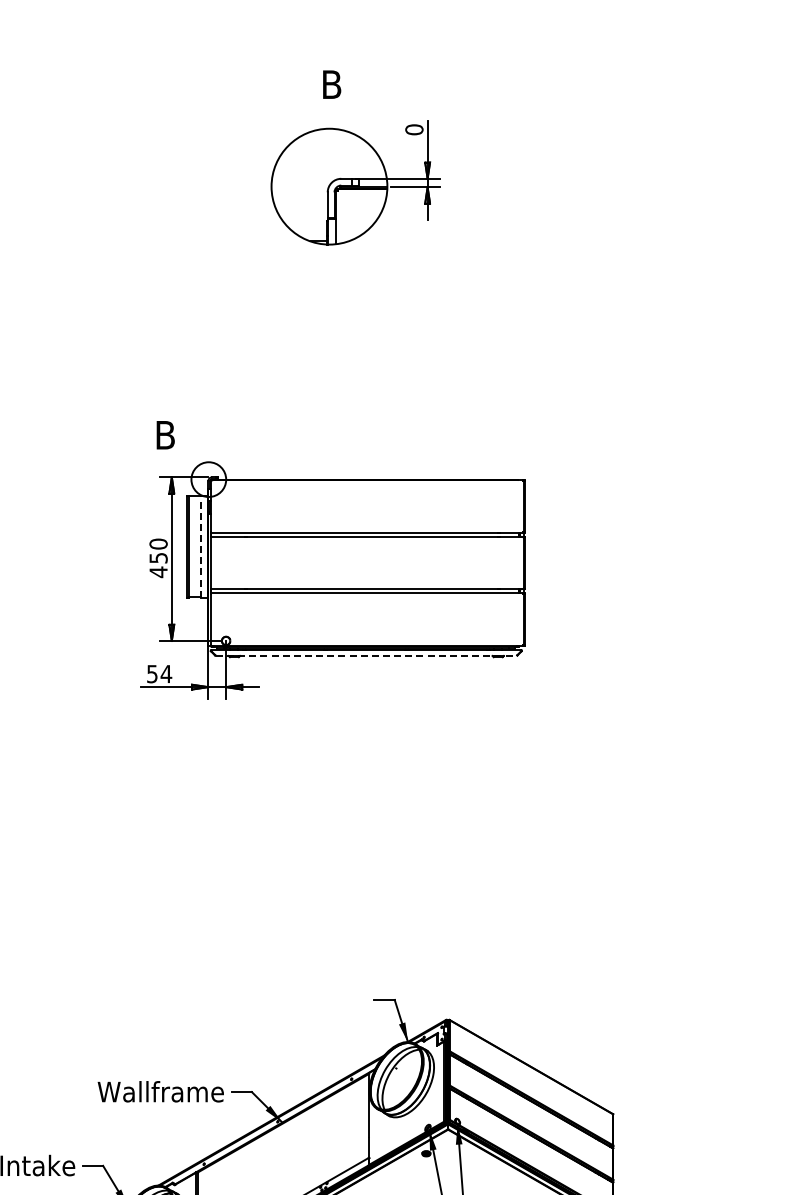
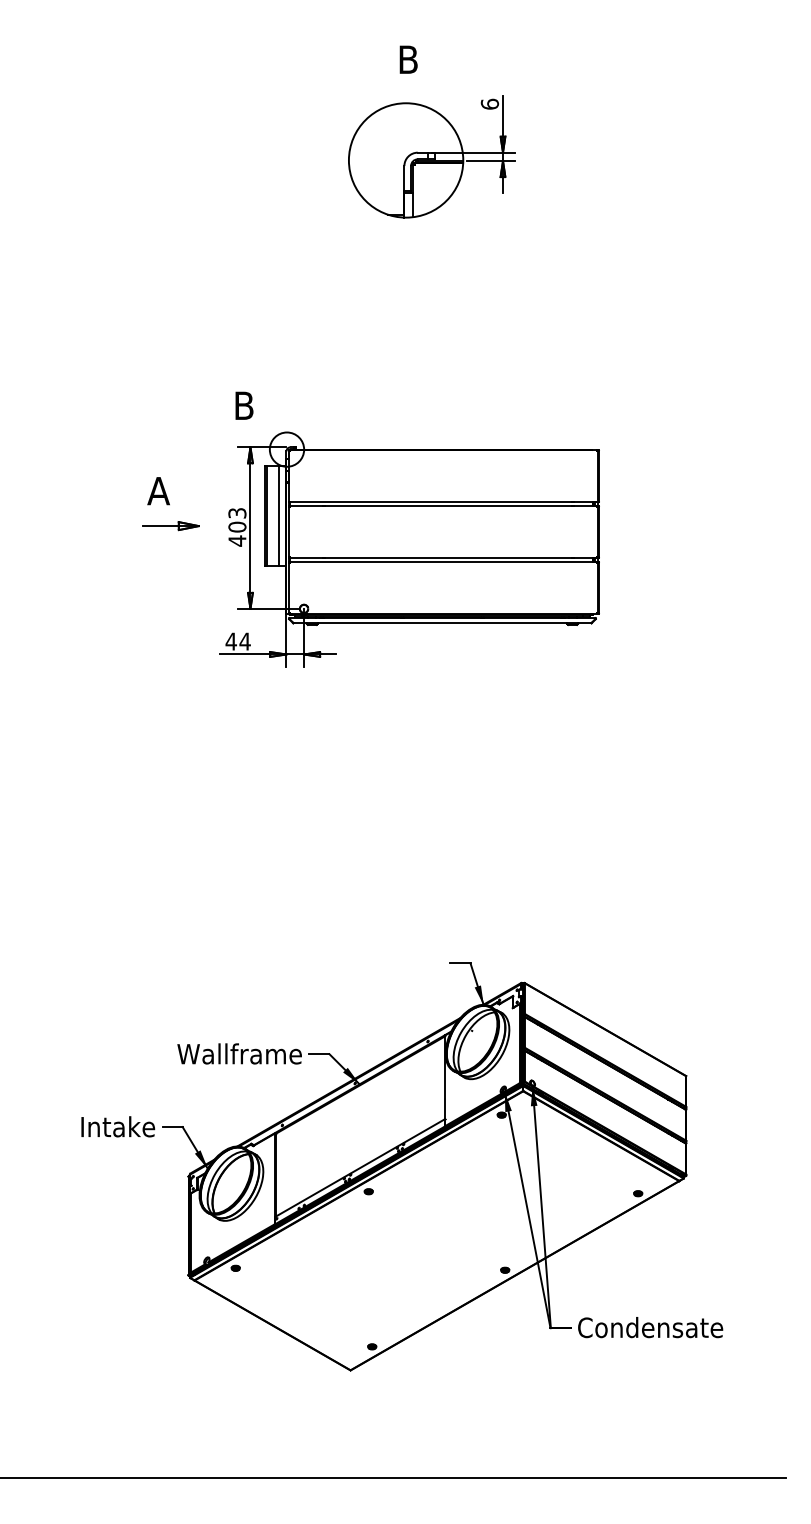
text: (413, 128) -> (489, 103), 0 -> 6
part: (90, 535) -> (170, 504), added
line: (201, 546) -> (279, 515), dashed -> solid
text: (158, 550) -> (237, 519), 450 -> 403
line: (366, 655) -> (442, 623), dashed -> solid
text: (151, 673) -> (230, 641), 54 -> 44

